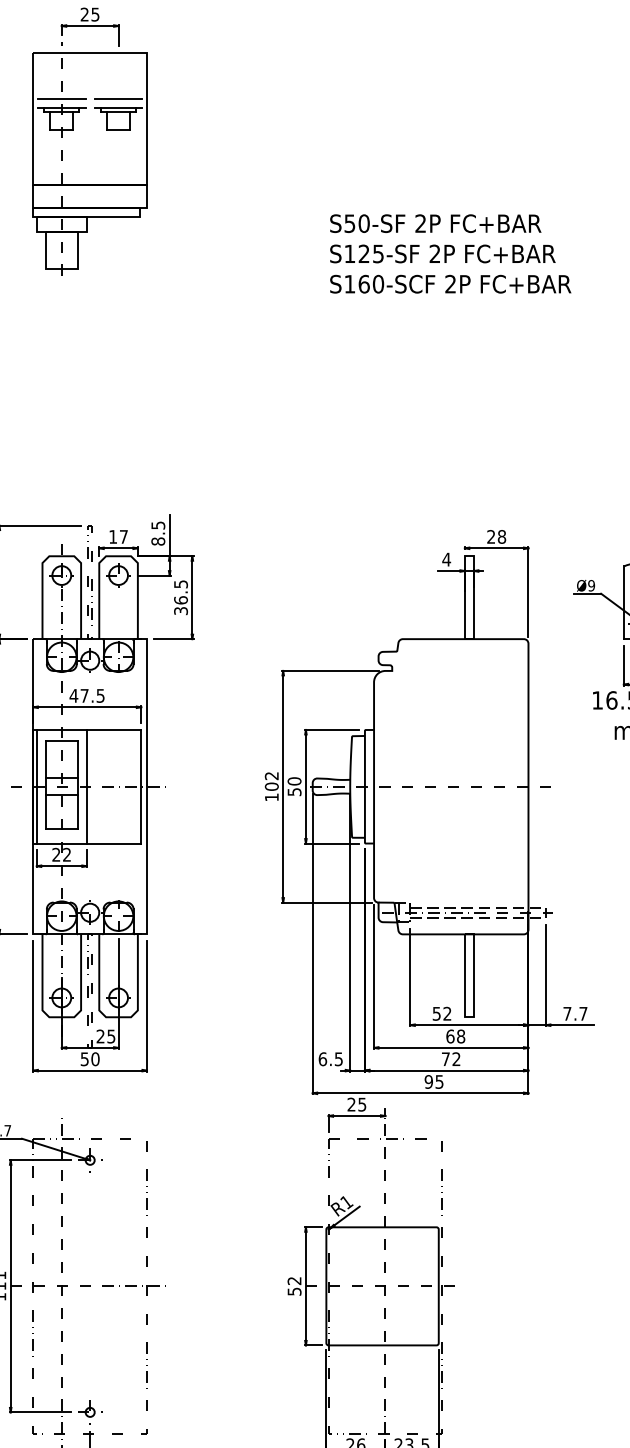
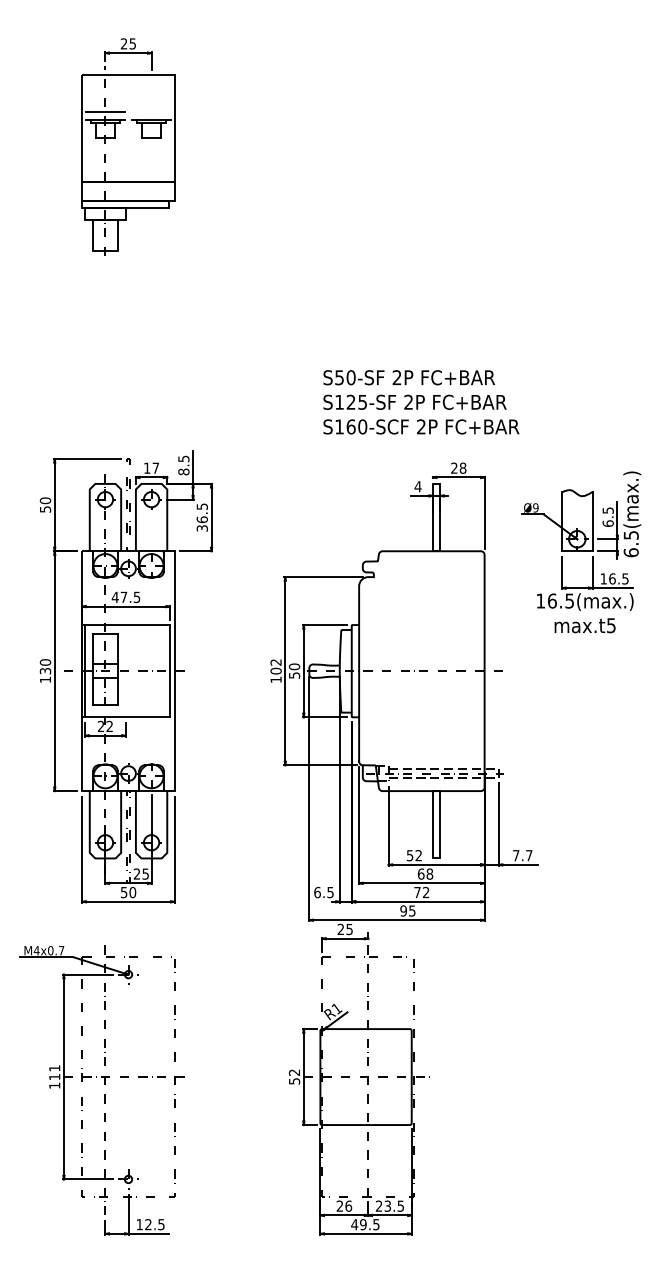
line: (118, 99) -> (151, 112), removed
text: (450, 254) -> (421, 402), moved
line: (86, 787) -> (125, 671), removed

